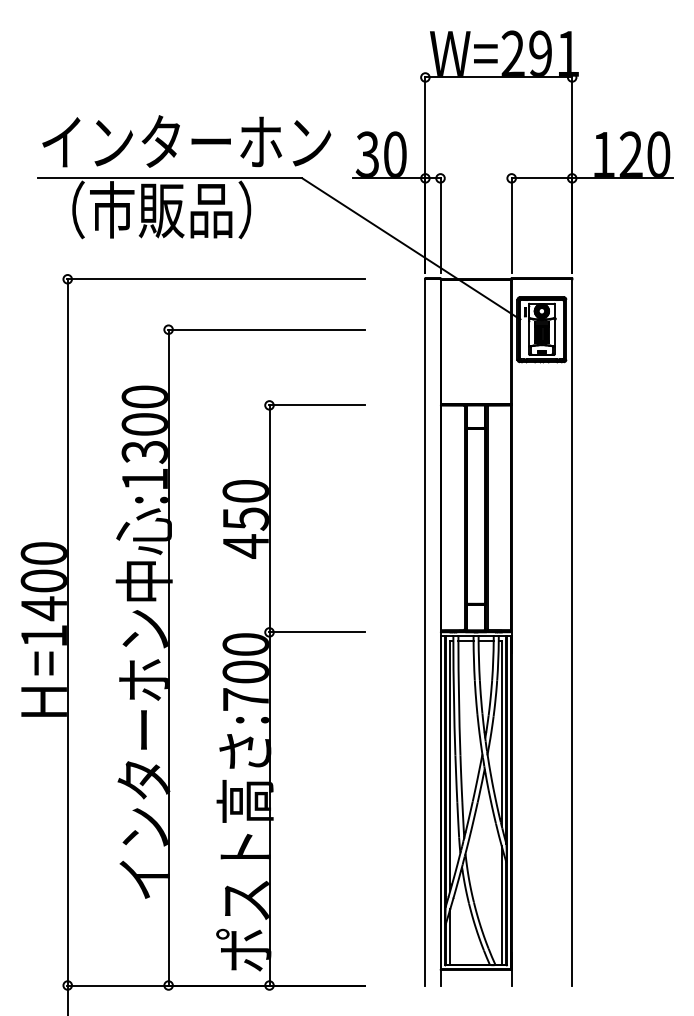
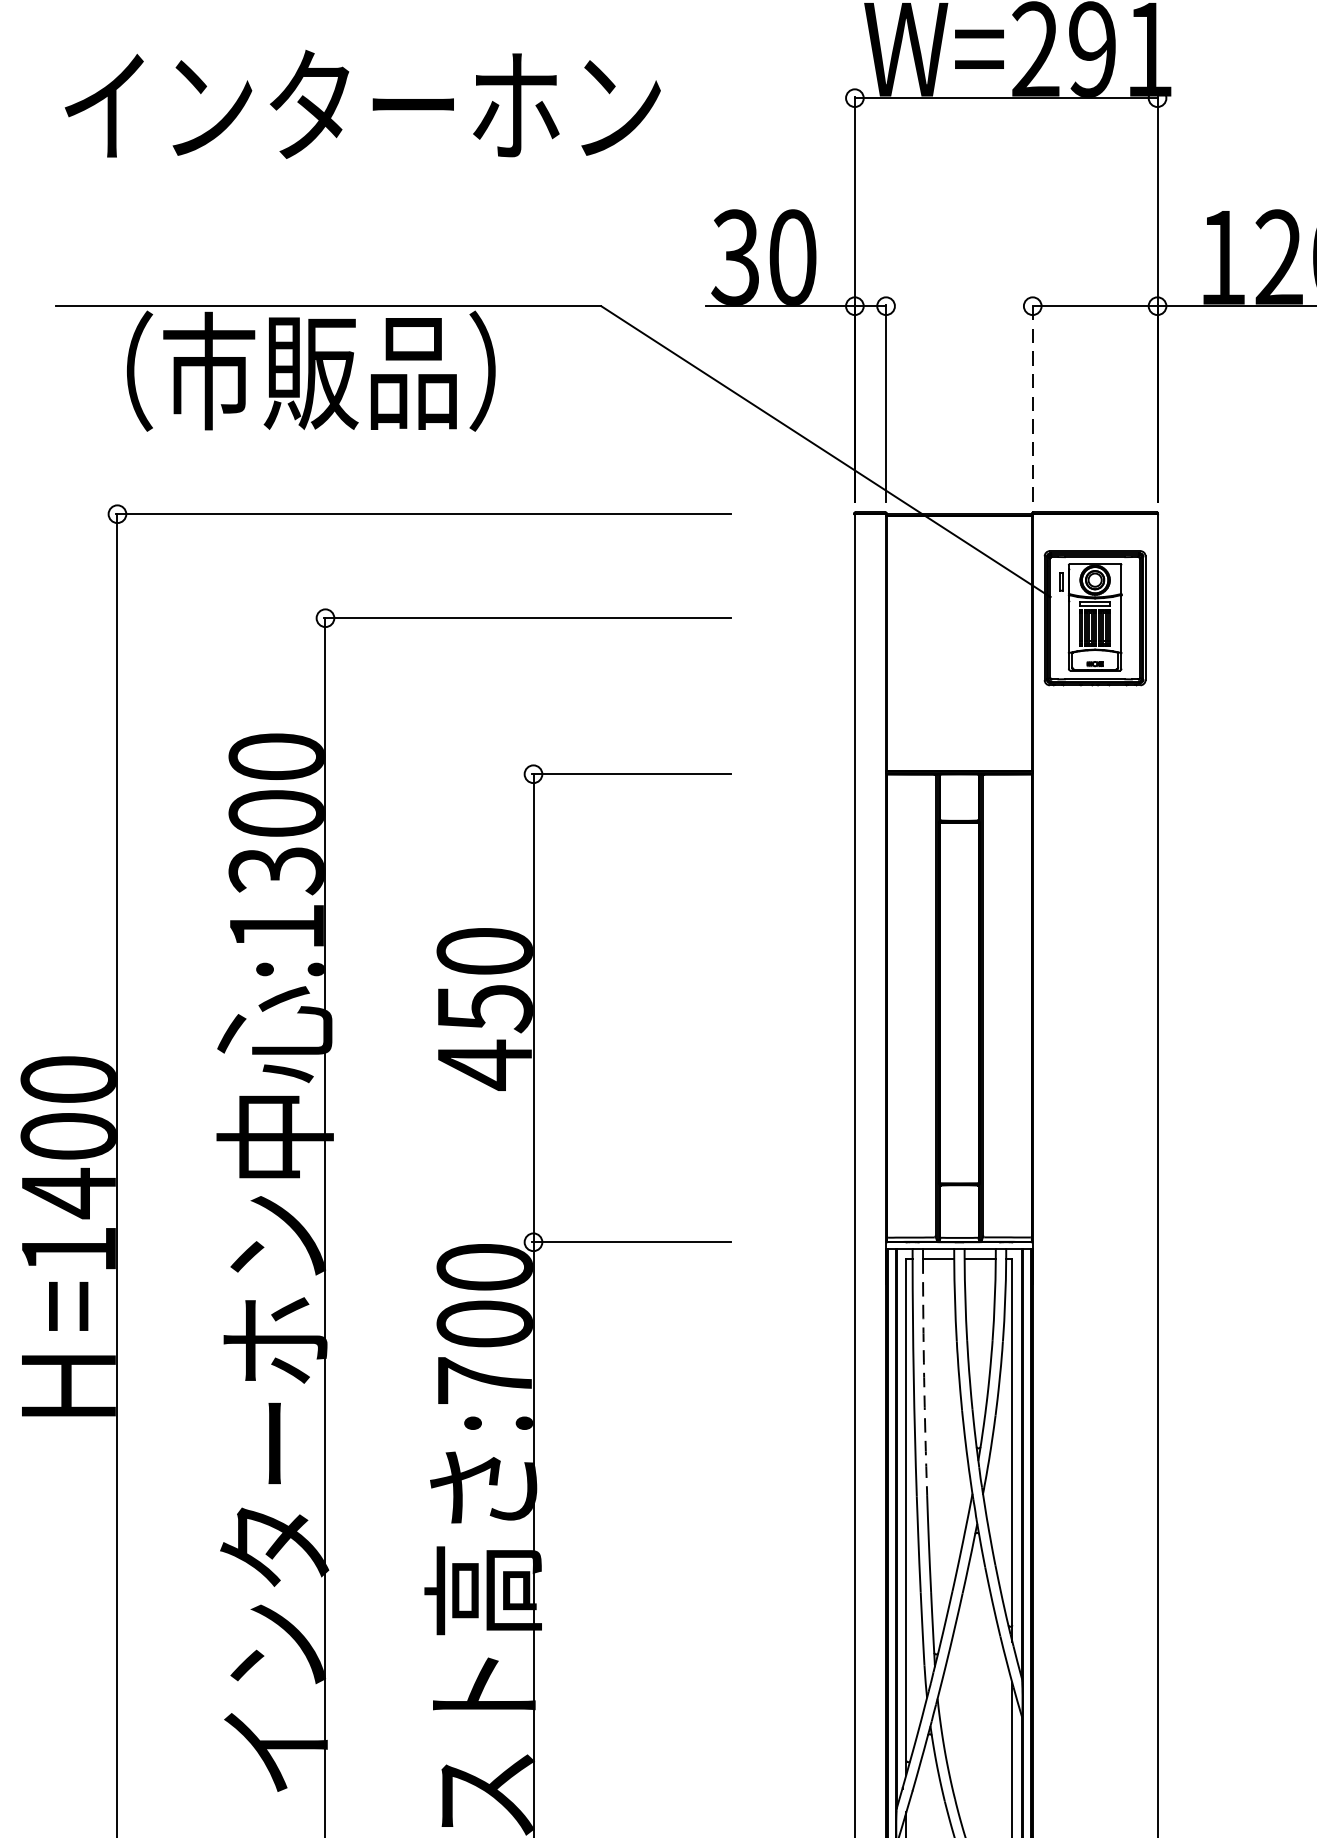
text: (186, 141) -> (362, 104), moved
line: (511, 225) -> (1032, 403), solid -> dashed
arc: (458, 698) -> (923, 1378), solid -> dashed

